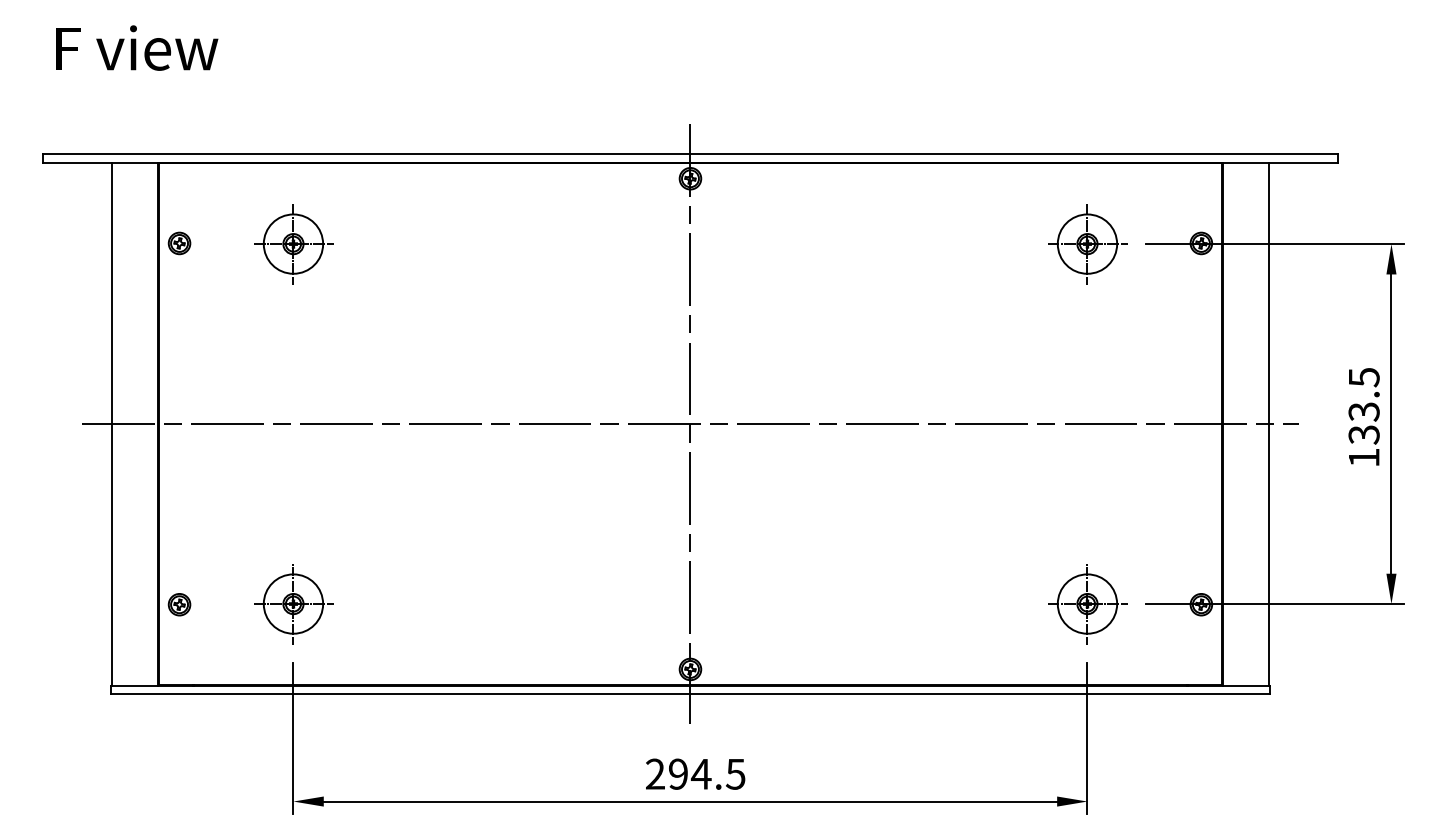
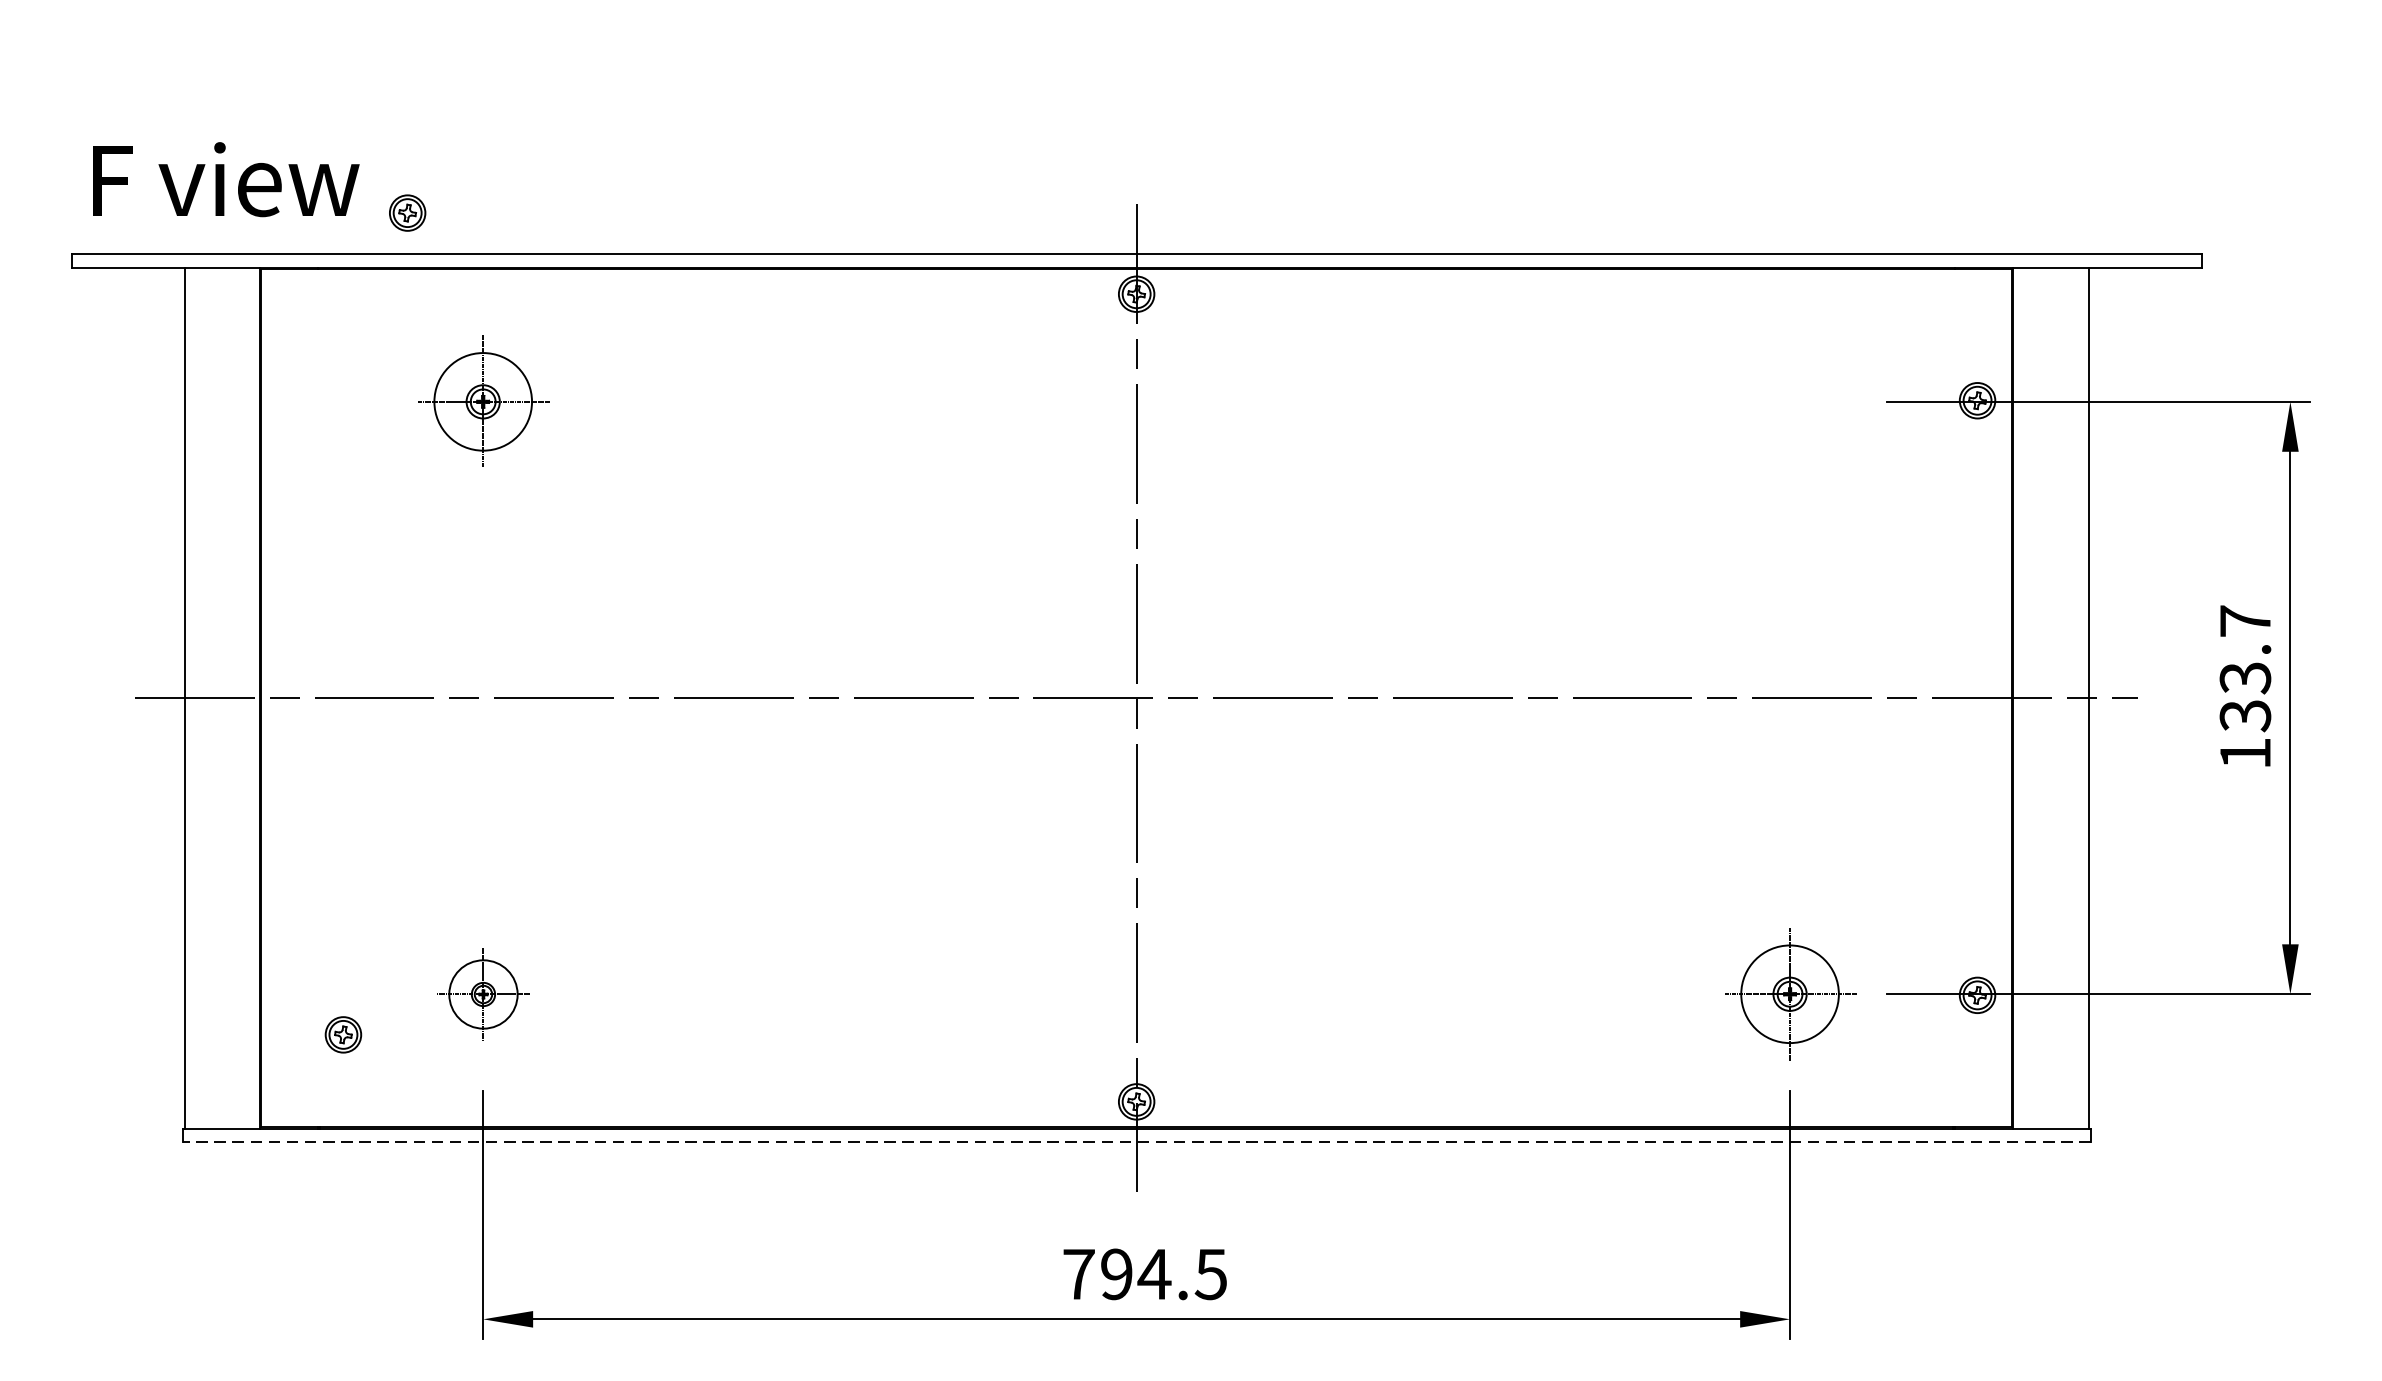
text: (137, 47) -> (226, 178), moved
part: (179, 243) -> (407, 213), moved
part: (1087, 244) -> (1790, 402), removed
text: (1364, 377) -> (2246, 621), 133.5 -> 133.7
part: (179, 604) -> (343, 1034), moved
part: (293, 604) -> (483, 994), size x0.7
line: (690, 693) -> (1136, 1141), solid -> dashed
text: (655, 773) -> (1079, 1273), 294.5 -> 794.5

